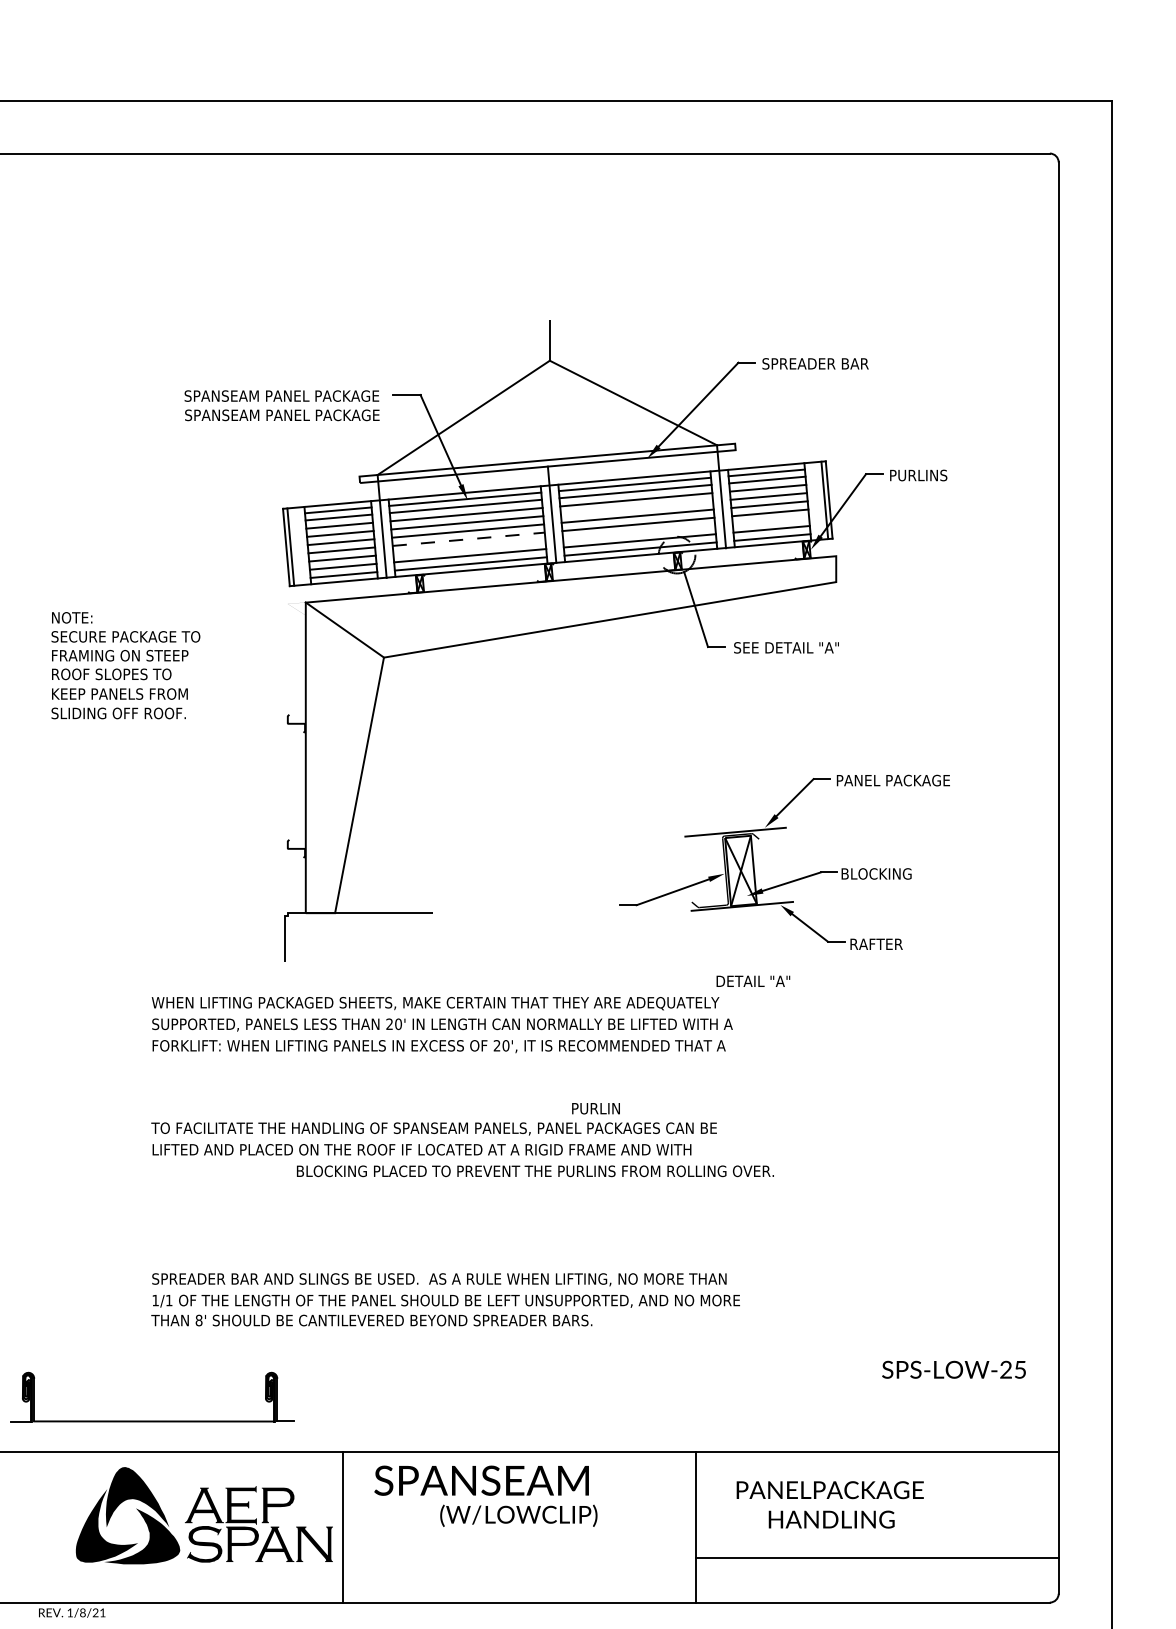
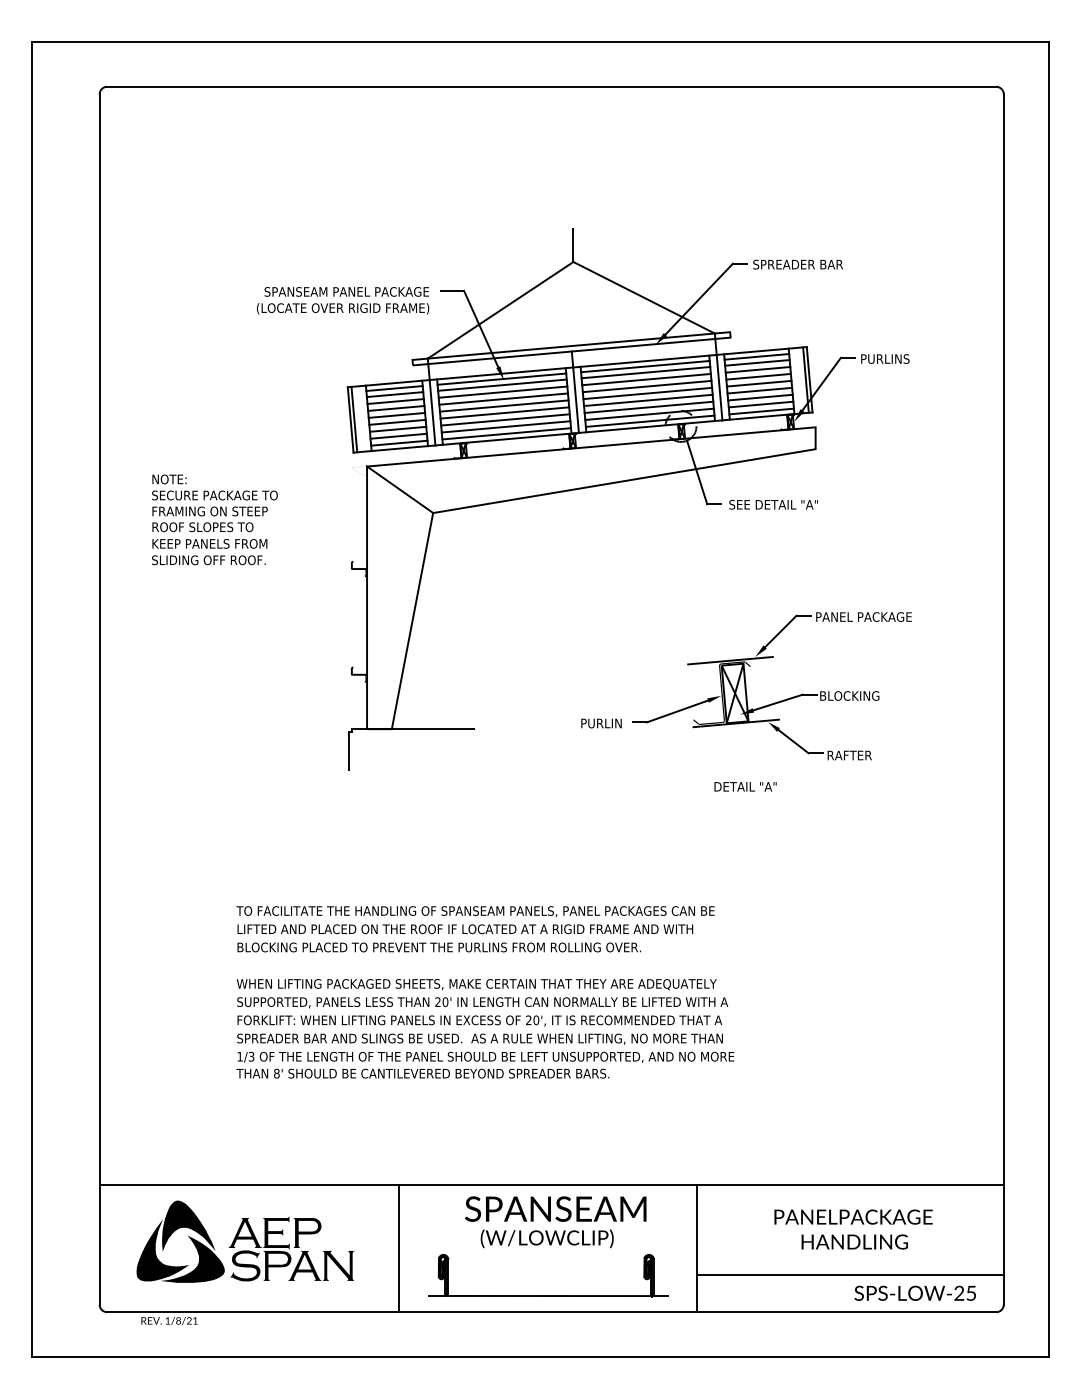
text: (277, 415) -> (343, 308), SPANSEAM PANEL PACKAGE -> (LOCATE OVER RIGID FRAME)
line: (636, 507) -> (646, 386), added
line: (771, 520) -> (760, 397), added
line: (638, 532) -> (648, 407), added
line: (468, 538) -> (504, 412), dashed -> solid
line: (469, 546) -> (505, 419), added
text: (442, 1024) -> (482, 1002), moved
text: (596, 1108) -> (601, 723), moved
text: (534, 1171) -> (438, 947), moved
text: (169, 1300) -> (251, 1056), 1/1 -> 1/3
text: (953, 1368) -> (914, 1292), moved
part: (152, 1420) -> (548, 1295), moved
text: (481, 1479) -> (555, 1208), moved
text: (830, 1504) -> (853, 1229), moved
part: (203, 1515) -> (244, 1241), moved

